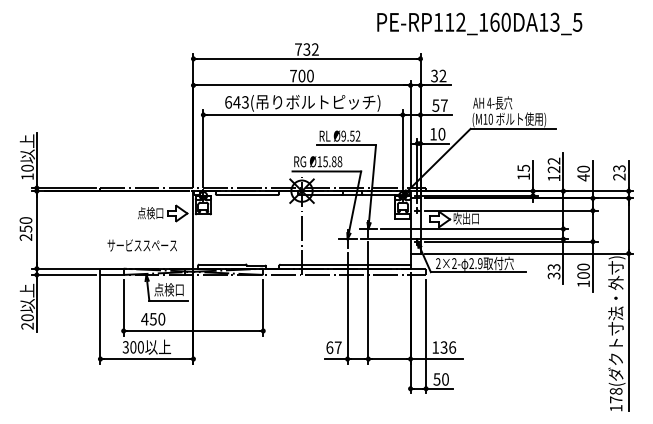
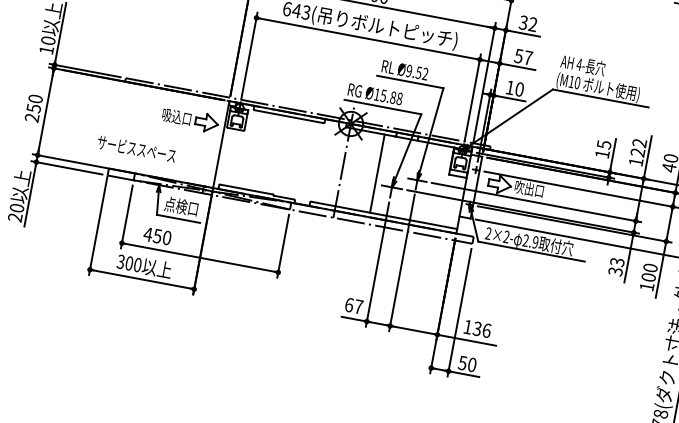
text: (146, 213) -> (172, 116), 点検口 -> 吸込口
line: (332, 229) -> (377, 173), added
text: (141, 245) -> (135, 148), moved

